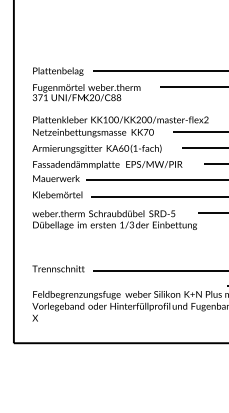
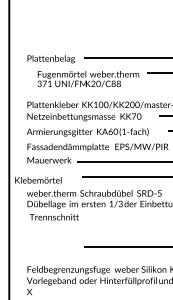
text: (86, 92) -> (88, 78), moved
text: (57, 194) -> (38, 179), moved
text: (58, 268) -> (54, 216), moved

